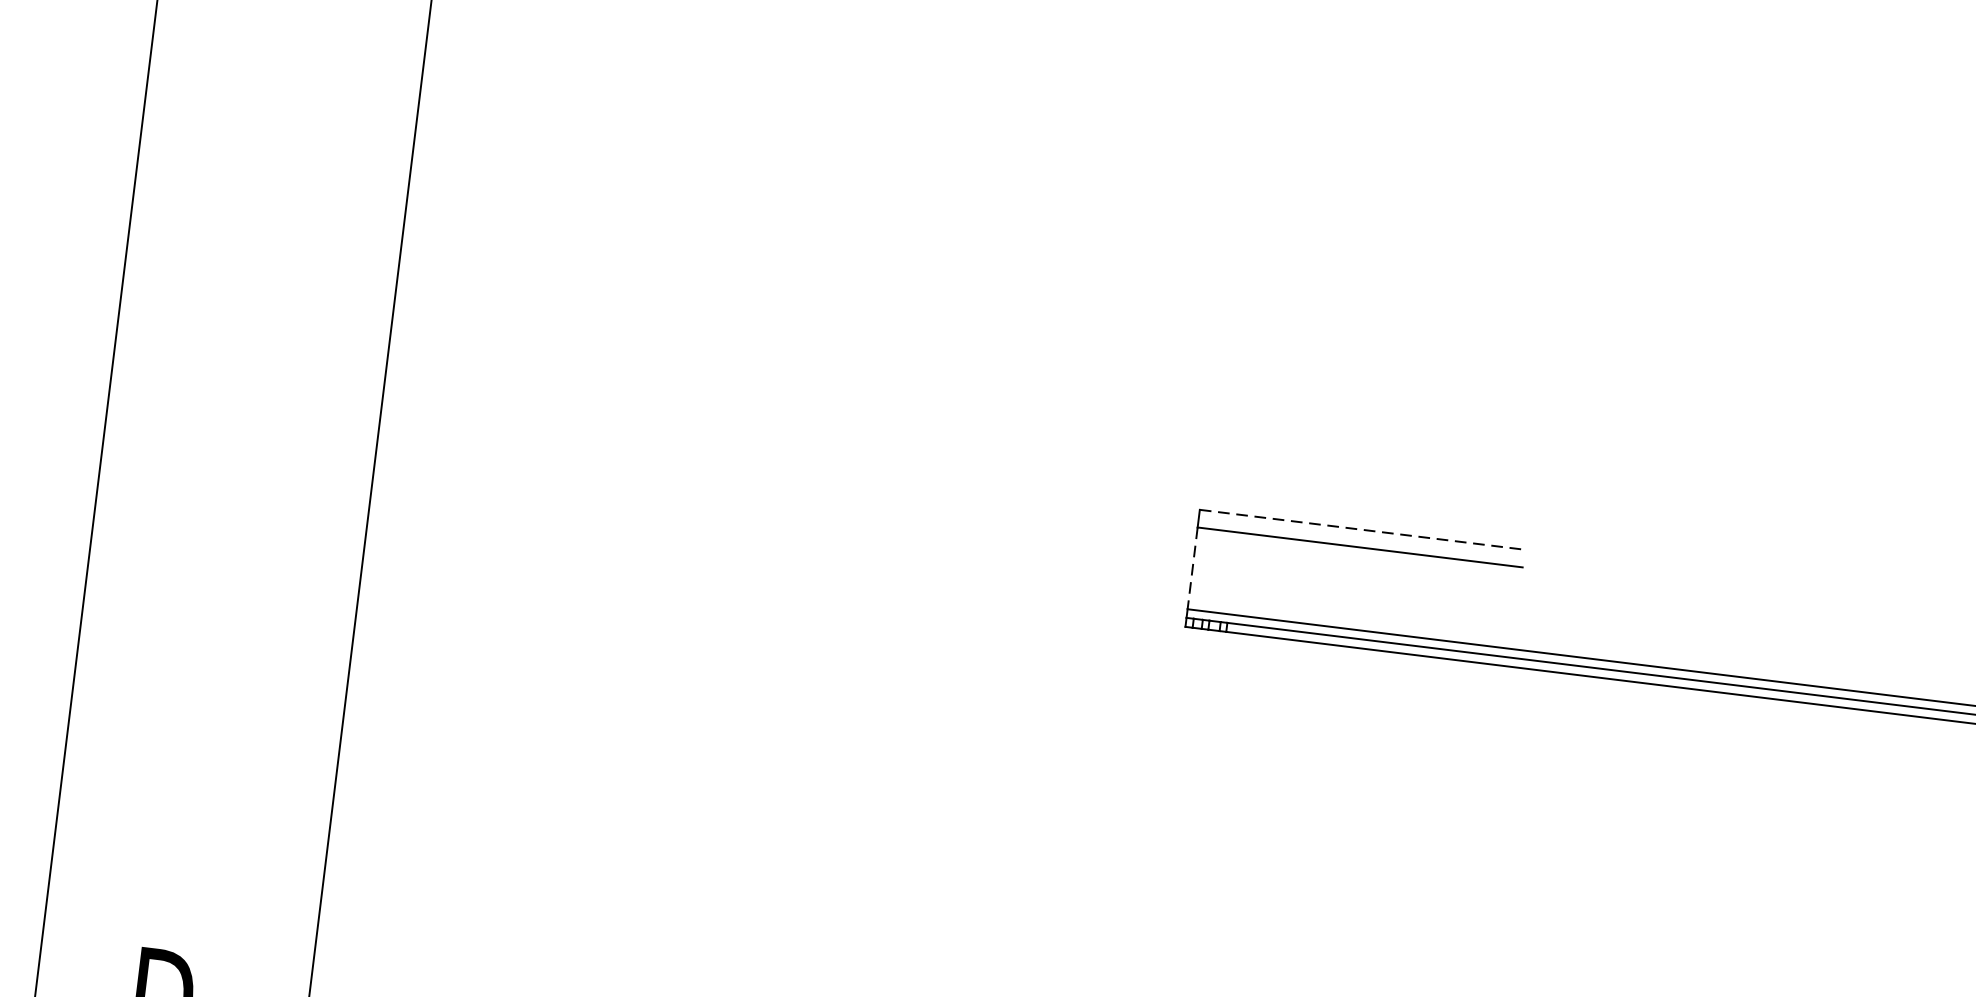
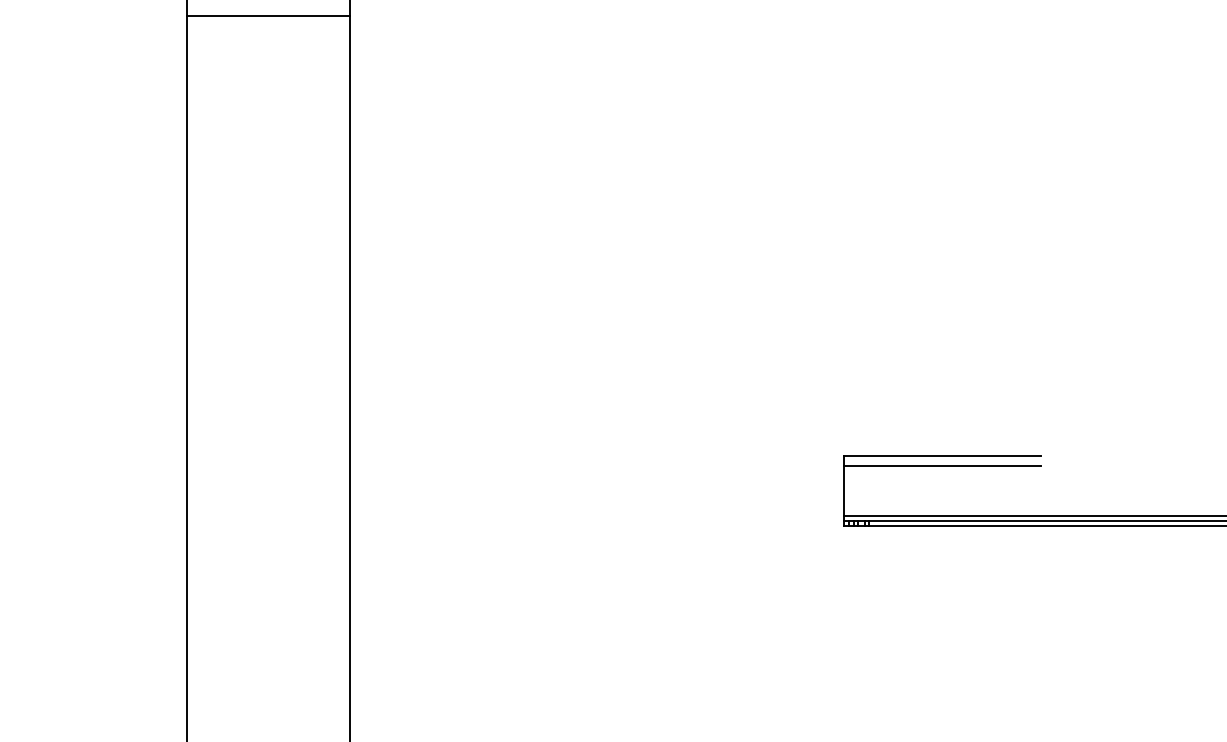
line: (1362, 529) -> (942, 455), dashed -> solid
line: (1192, 568) -> (844, 491), dashed -> solid

